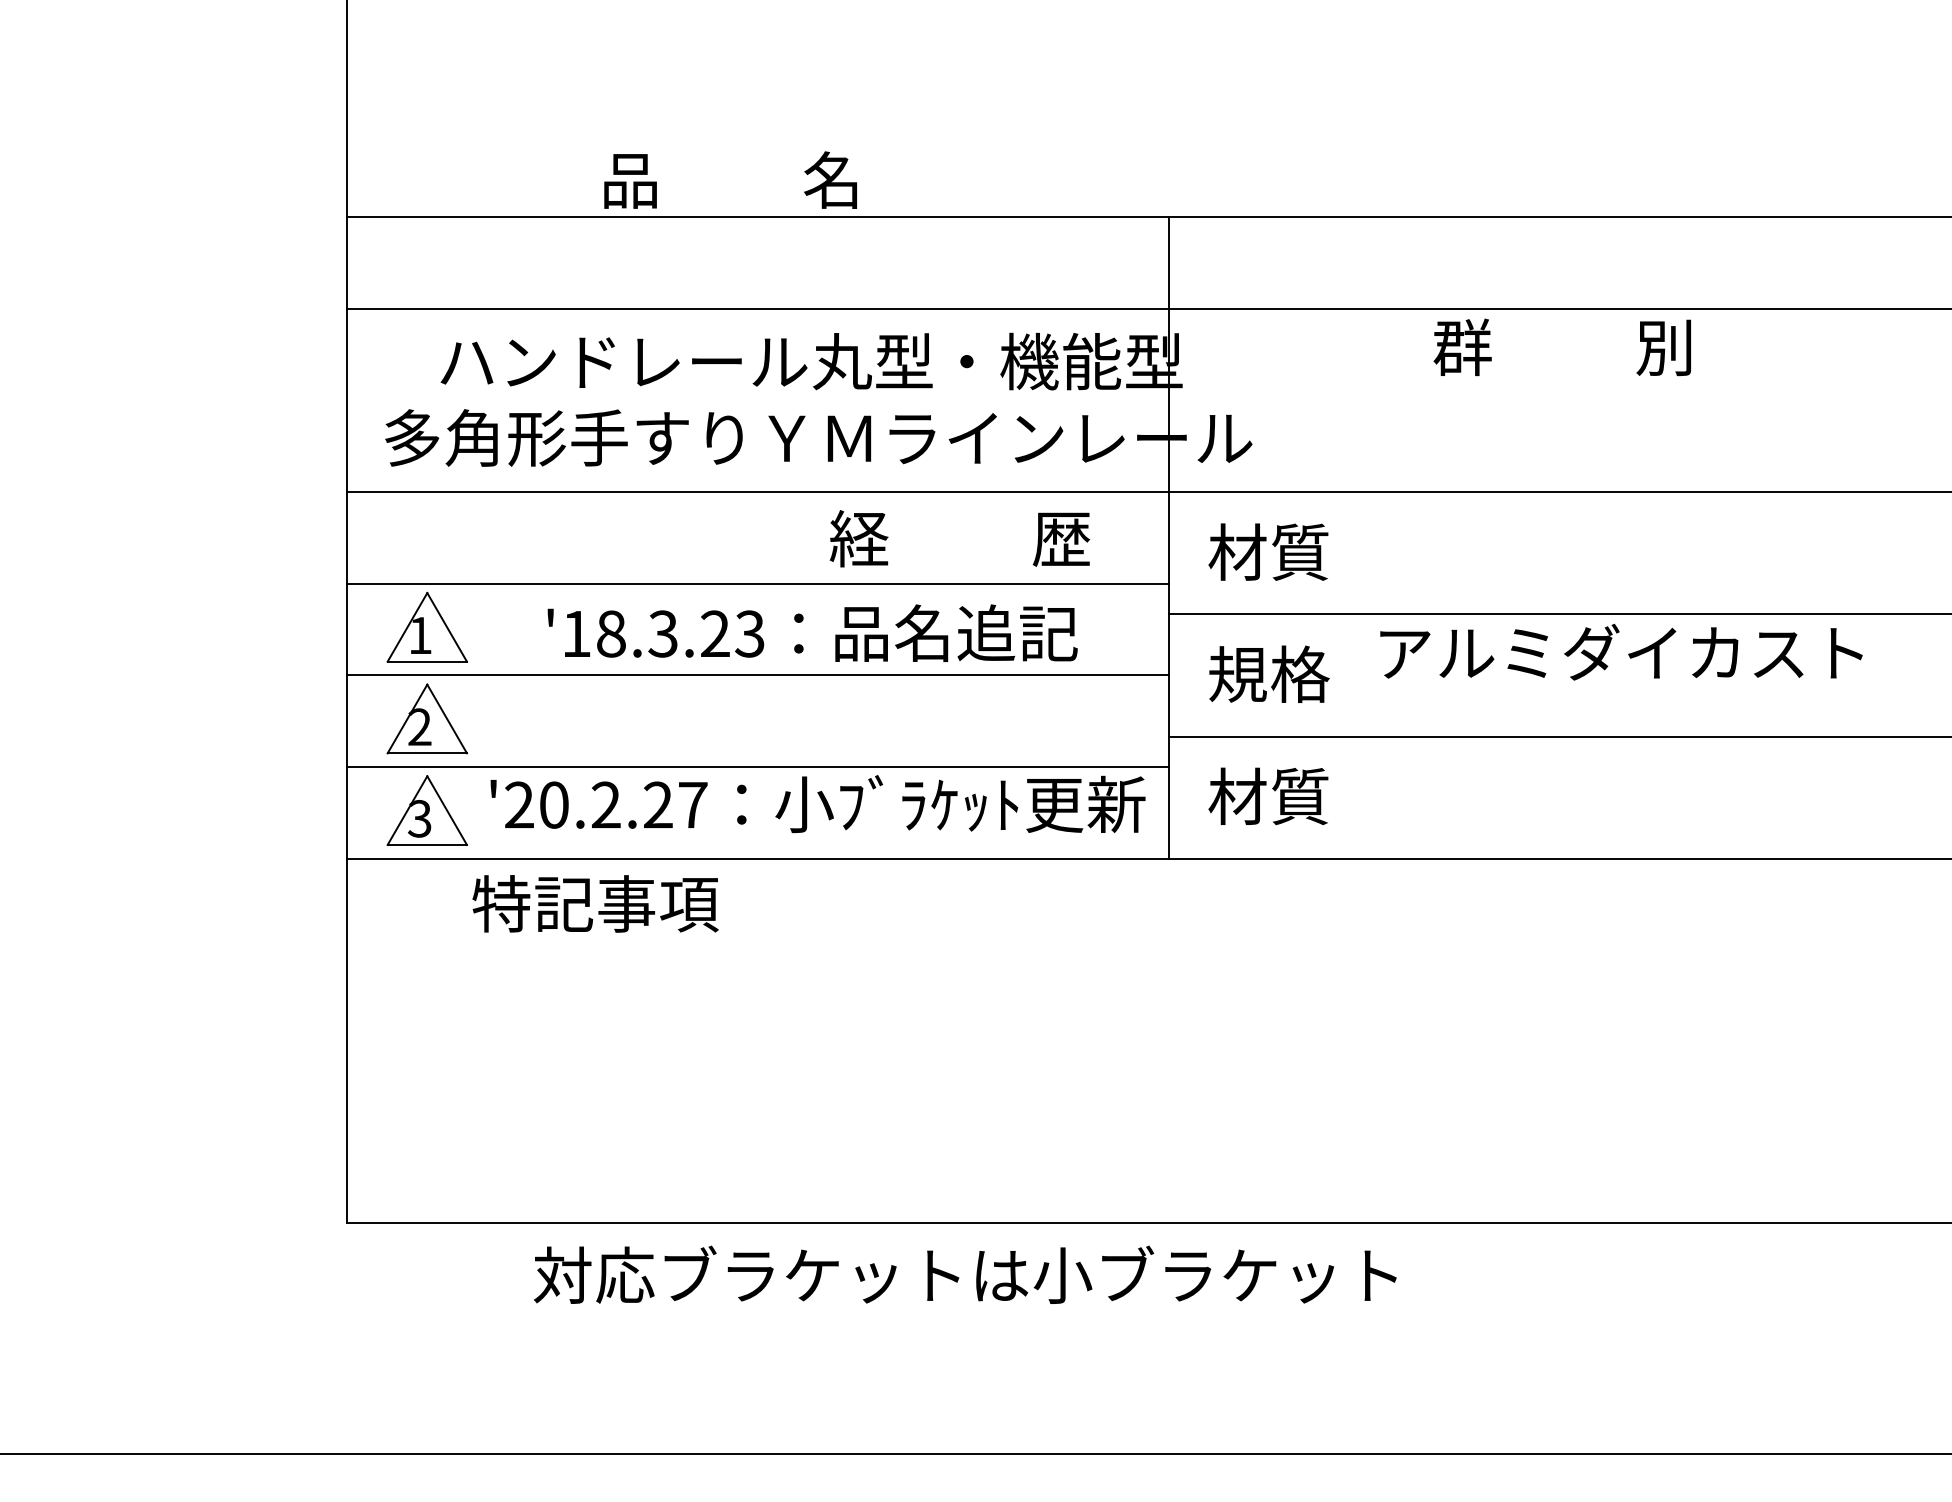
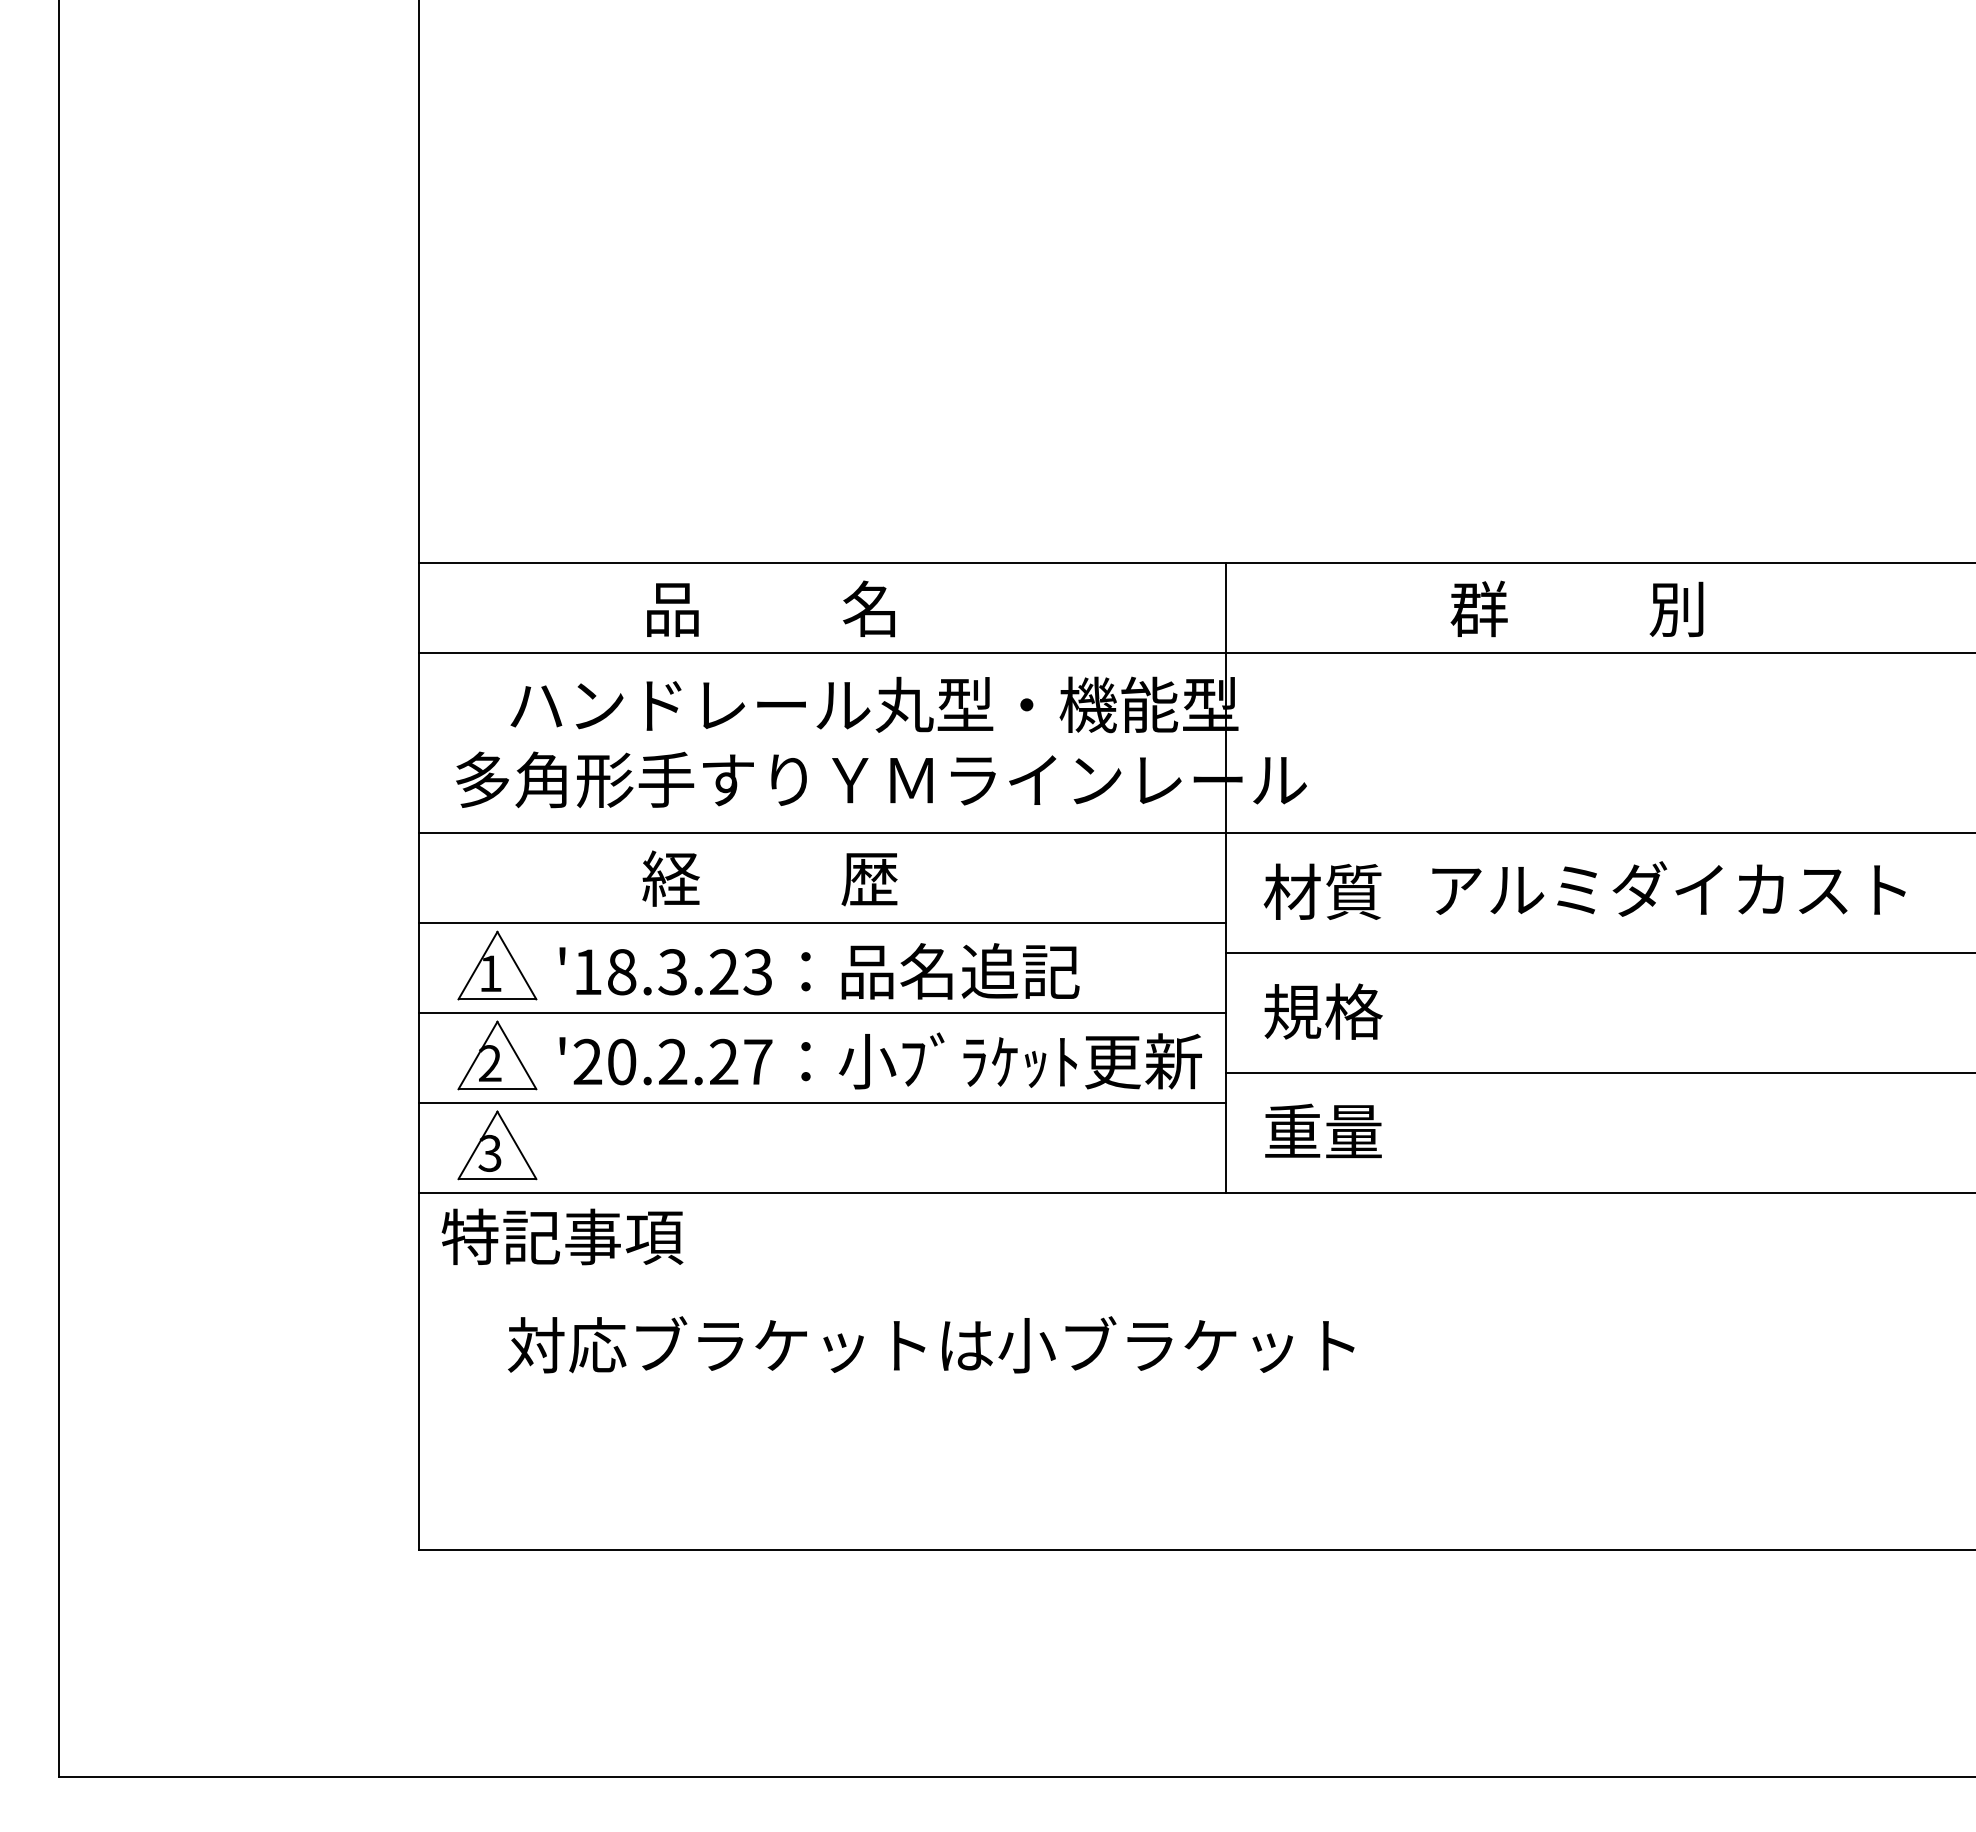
text: (730, 179) -> (770, 608), moved
text: (1561, 346) -> (1576, 608), moved
text: (959, 538) -> (769, 878), moved
text: (812, 633) -> (819, 971), moved
text: (1620, 651) -> (1668, 888), moved
text: (1268, 796) -> (1322, 1131), 材質 -> 重量
text: (817, 803) -> (880, 1060), moved
text: (595, 903) -> (562, 1236), moved
text: (965, 1274) -> (931, 1344), moved

